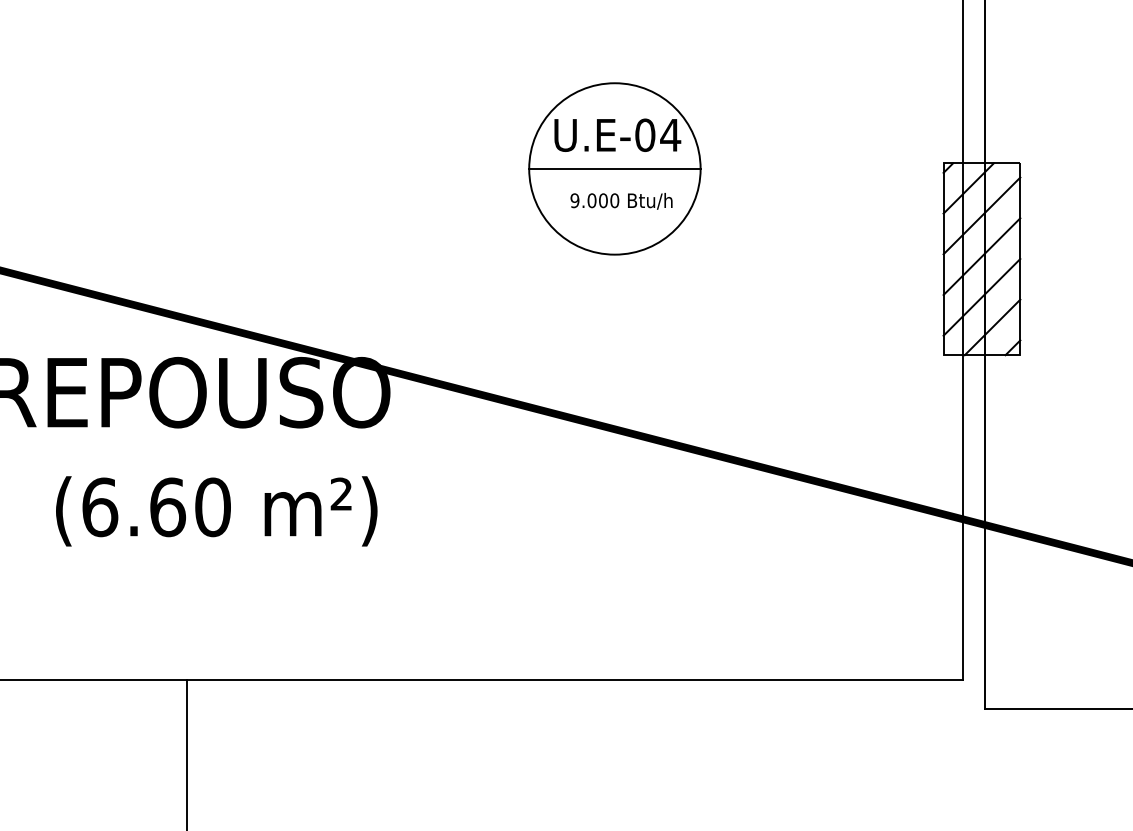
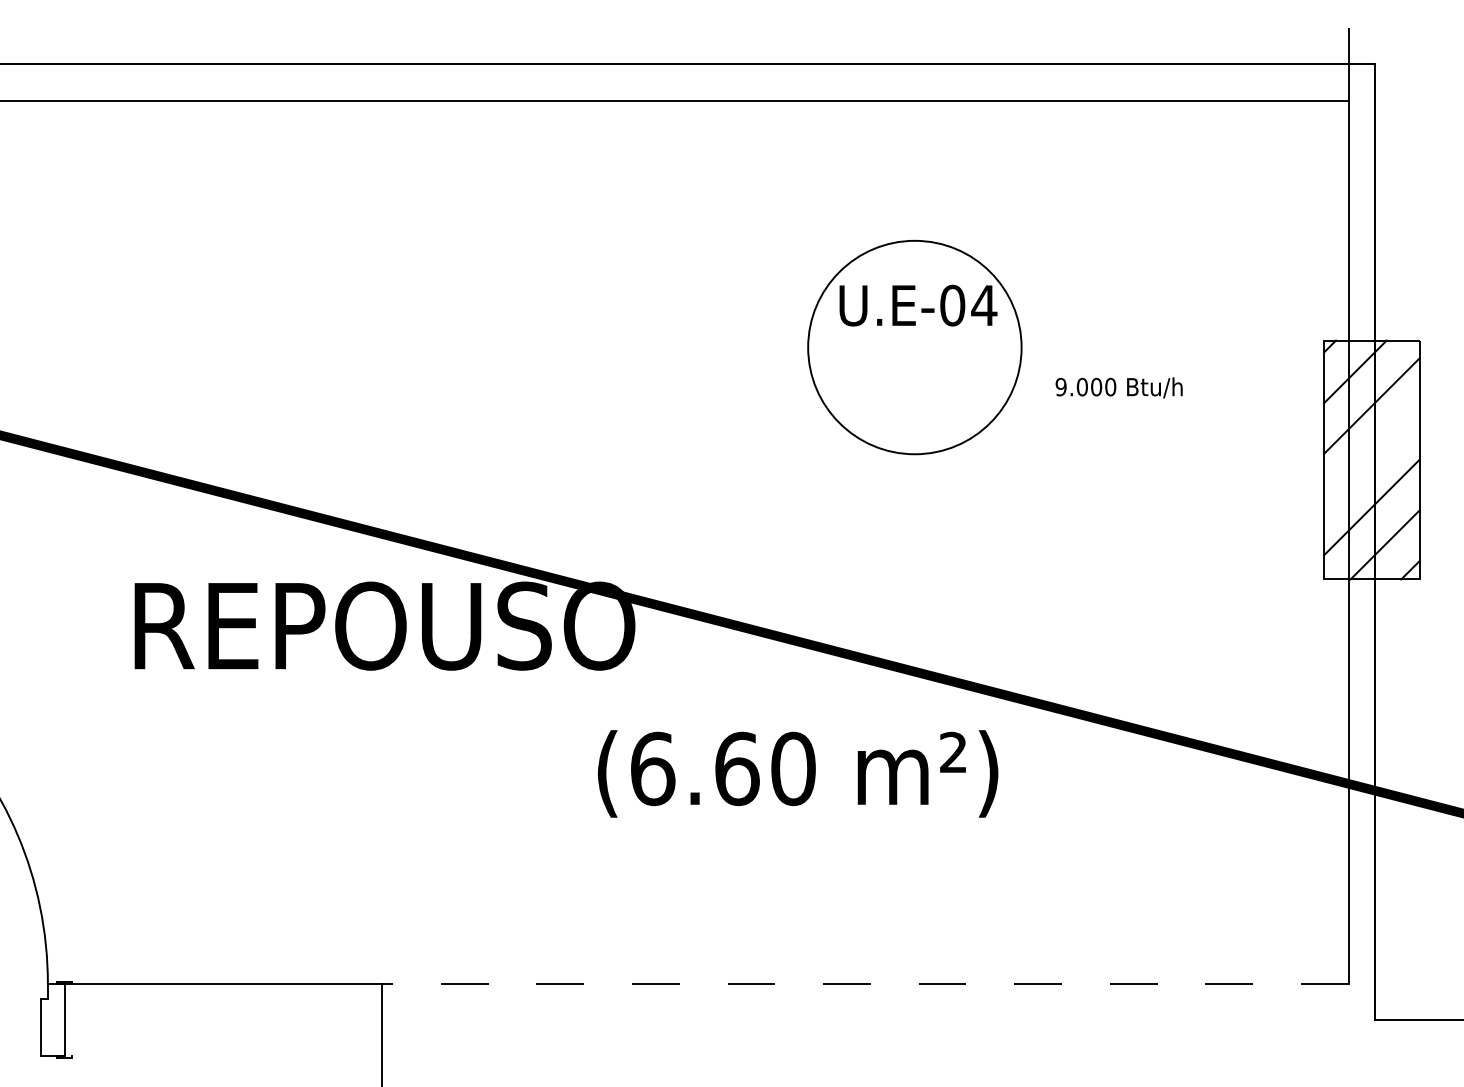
line: (614, 168) -> (914, 347), removed
text: (621, 201) -> (1118, 387), moved
line: (981, 256) -> (1371, 456), removed
text: (217, 511) -> (798, 773), moved
line: (575, 680) -> (865, 984), solid -> dashed

